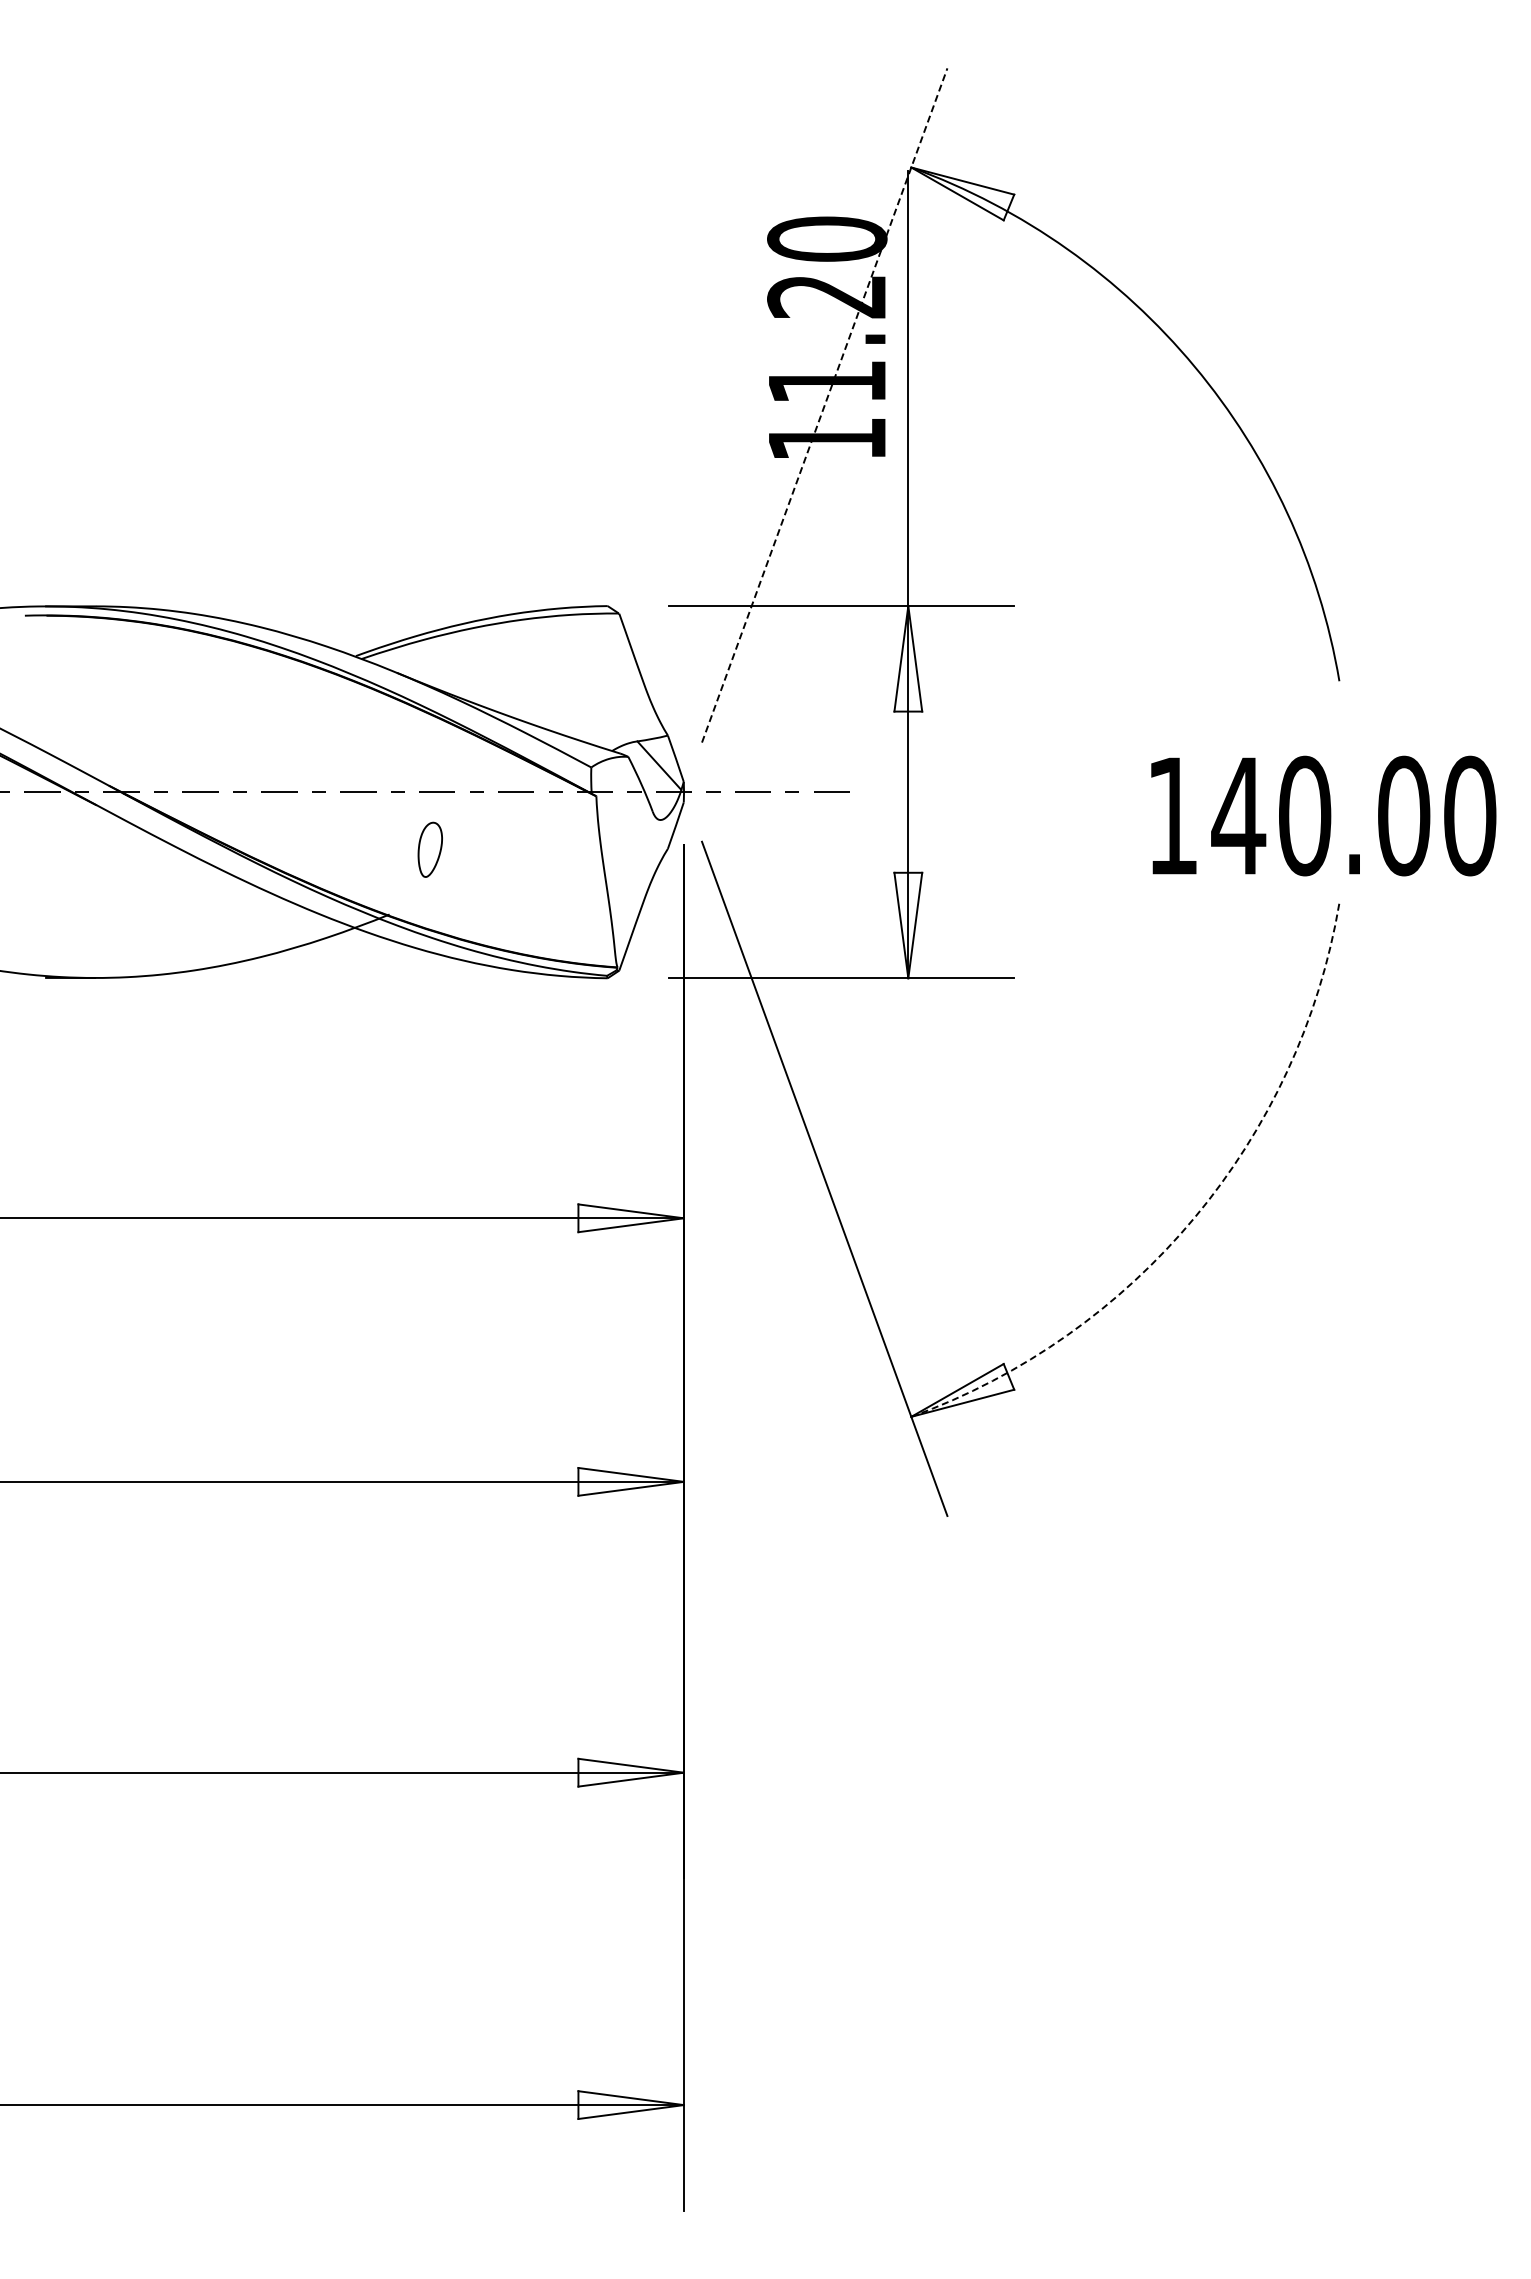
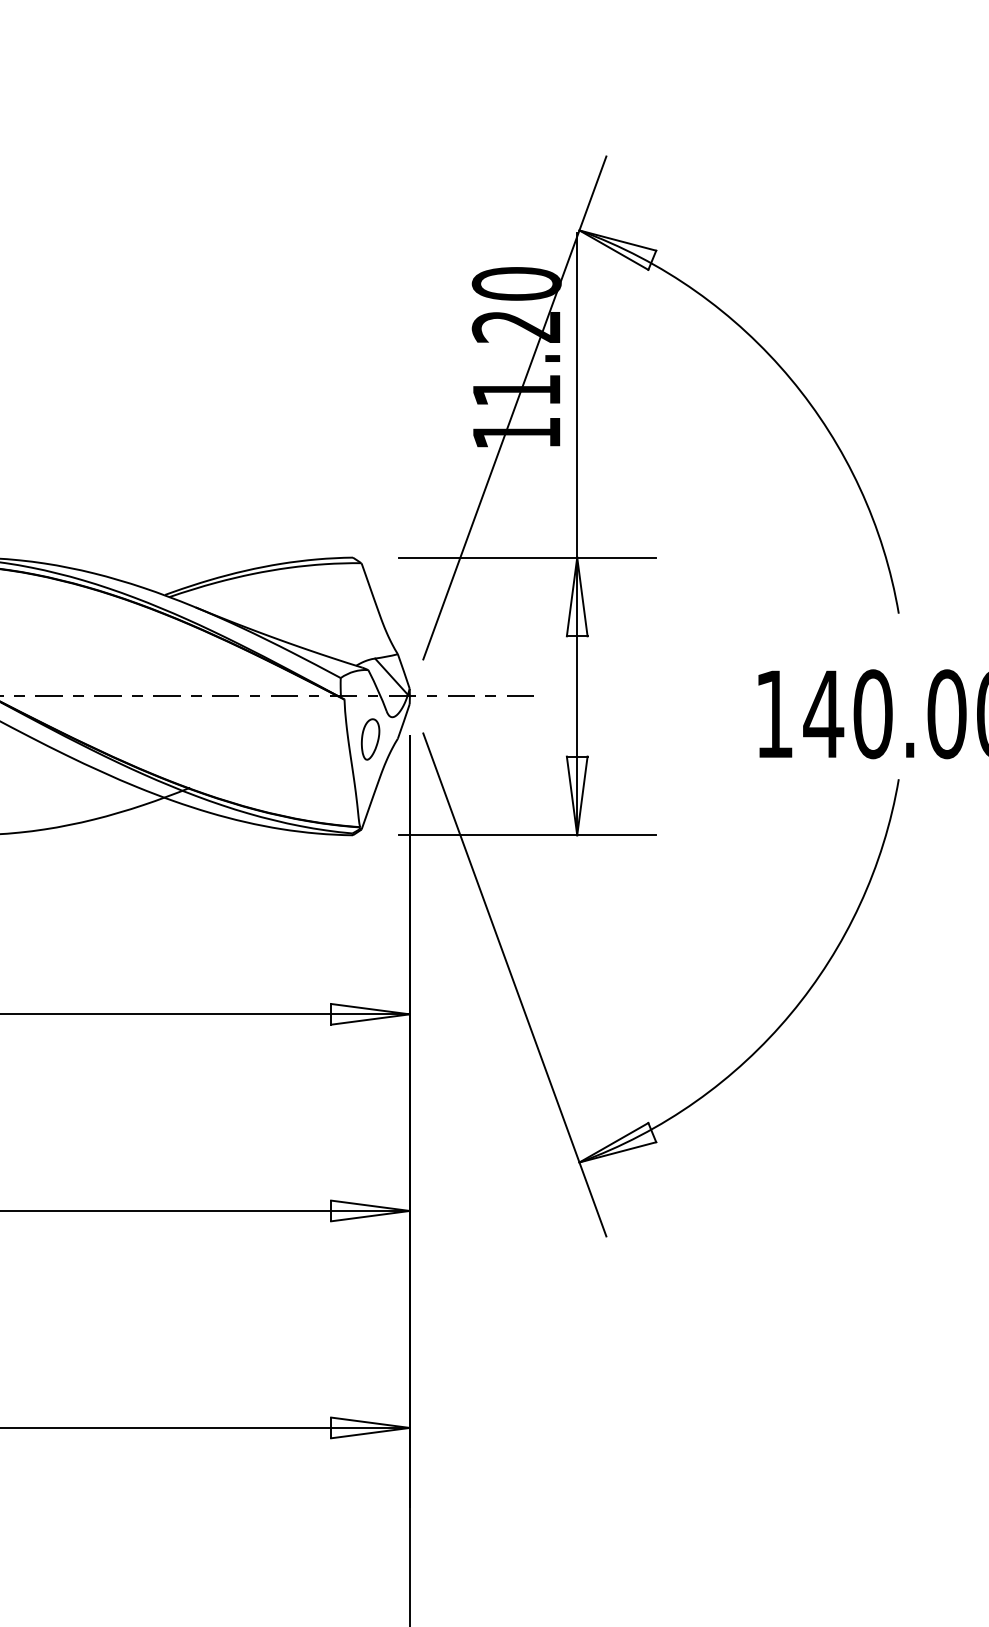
line: (824, 405) -> (514, 407), dashed -> solid
part: (429, 849) -> (369, 739), moved
arc: (1194, 1217) -> (790, 1013), dashed -> solid

